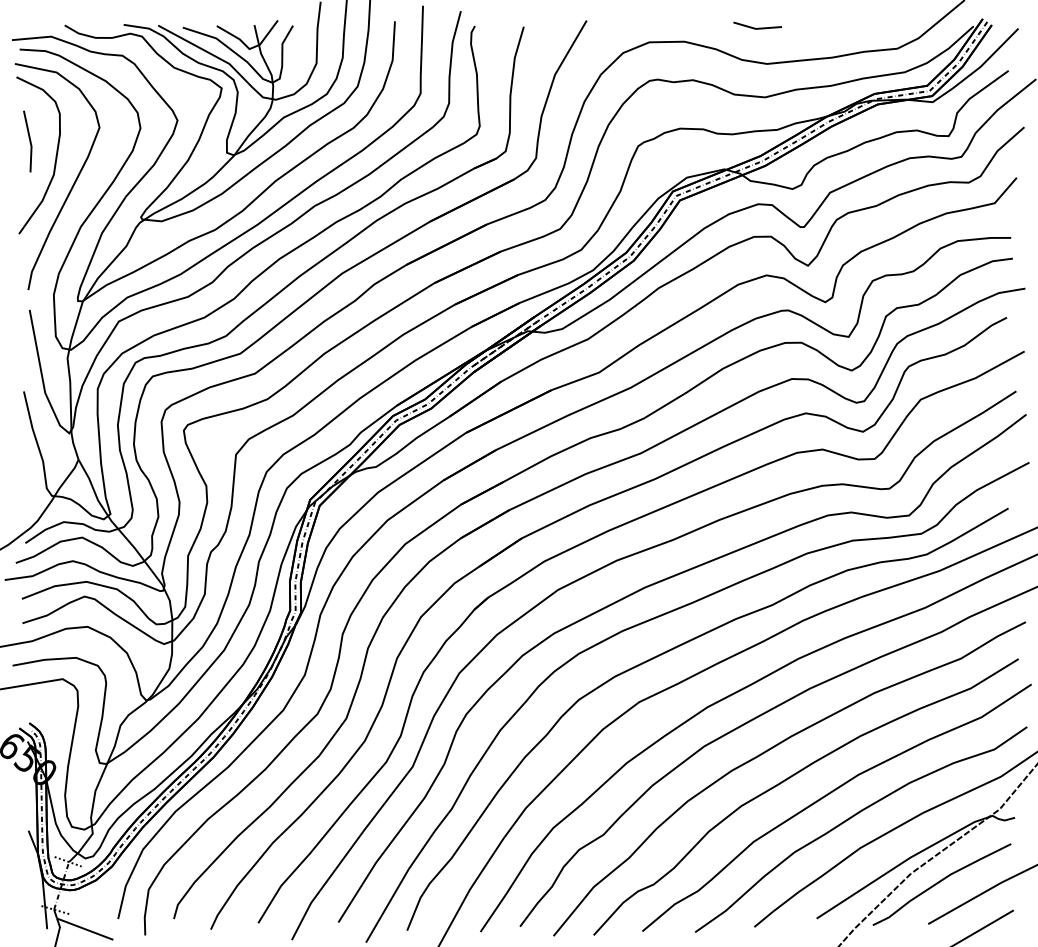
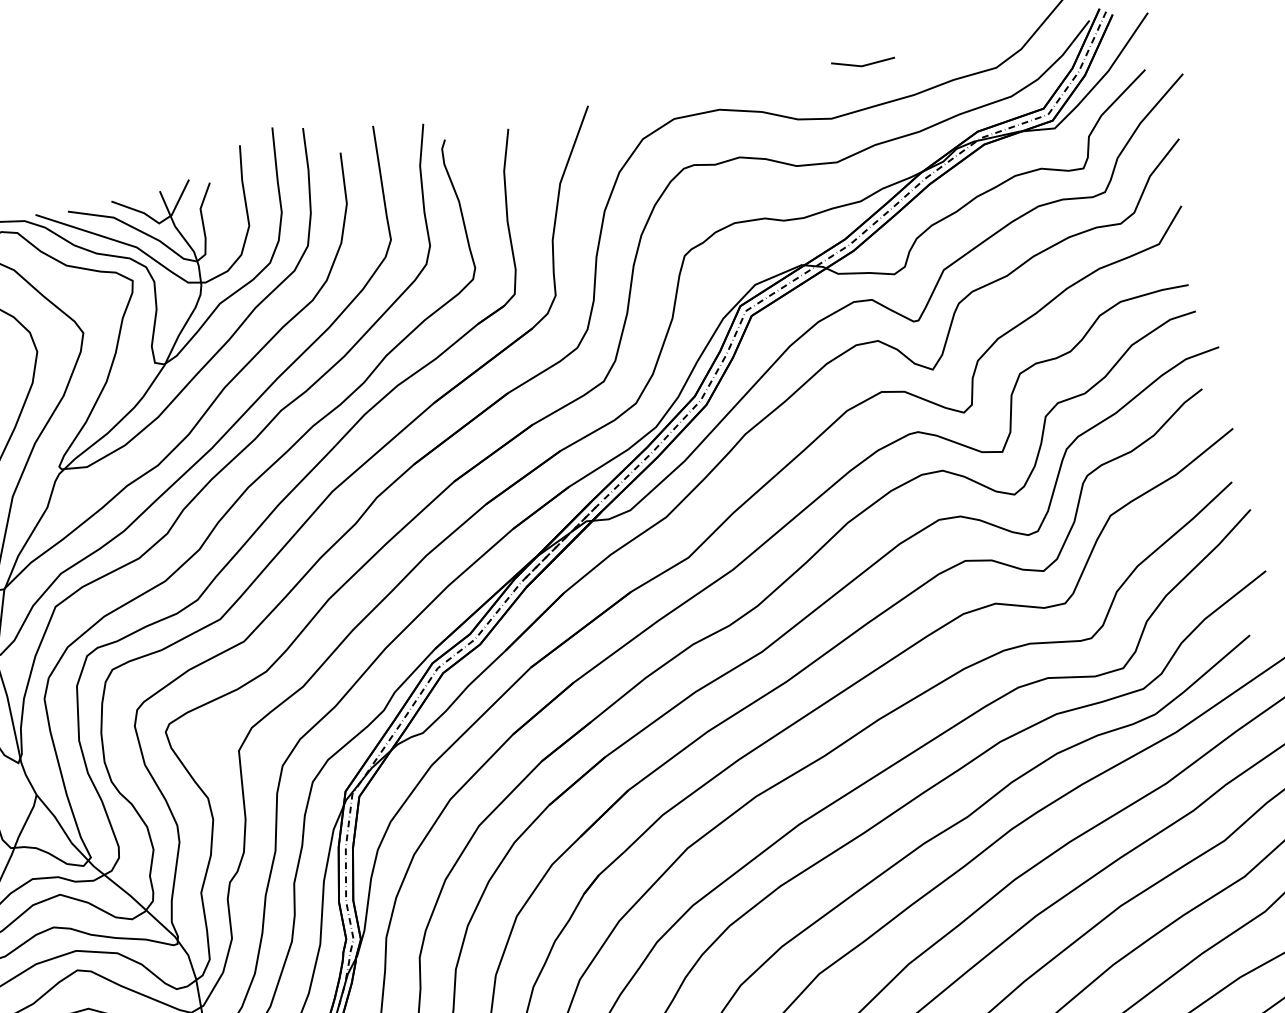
line: (757, 27) -> (863, 64), moved

